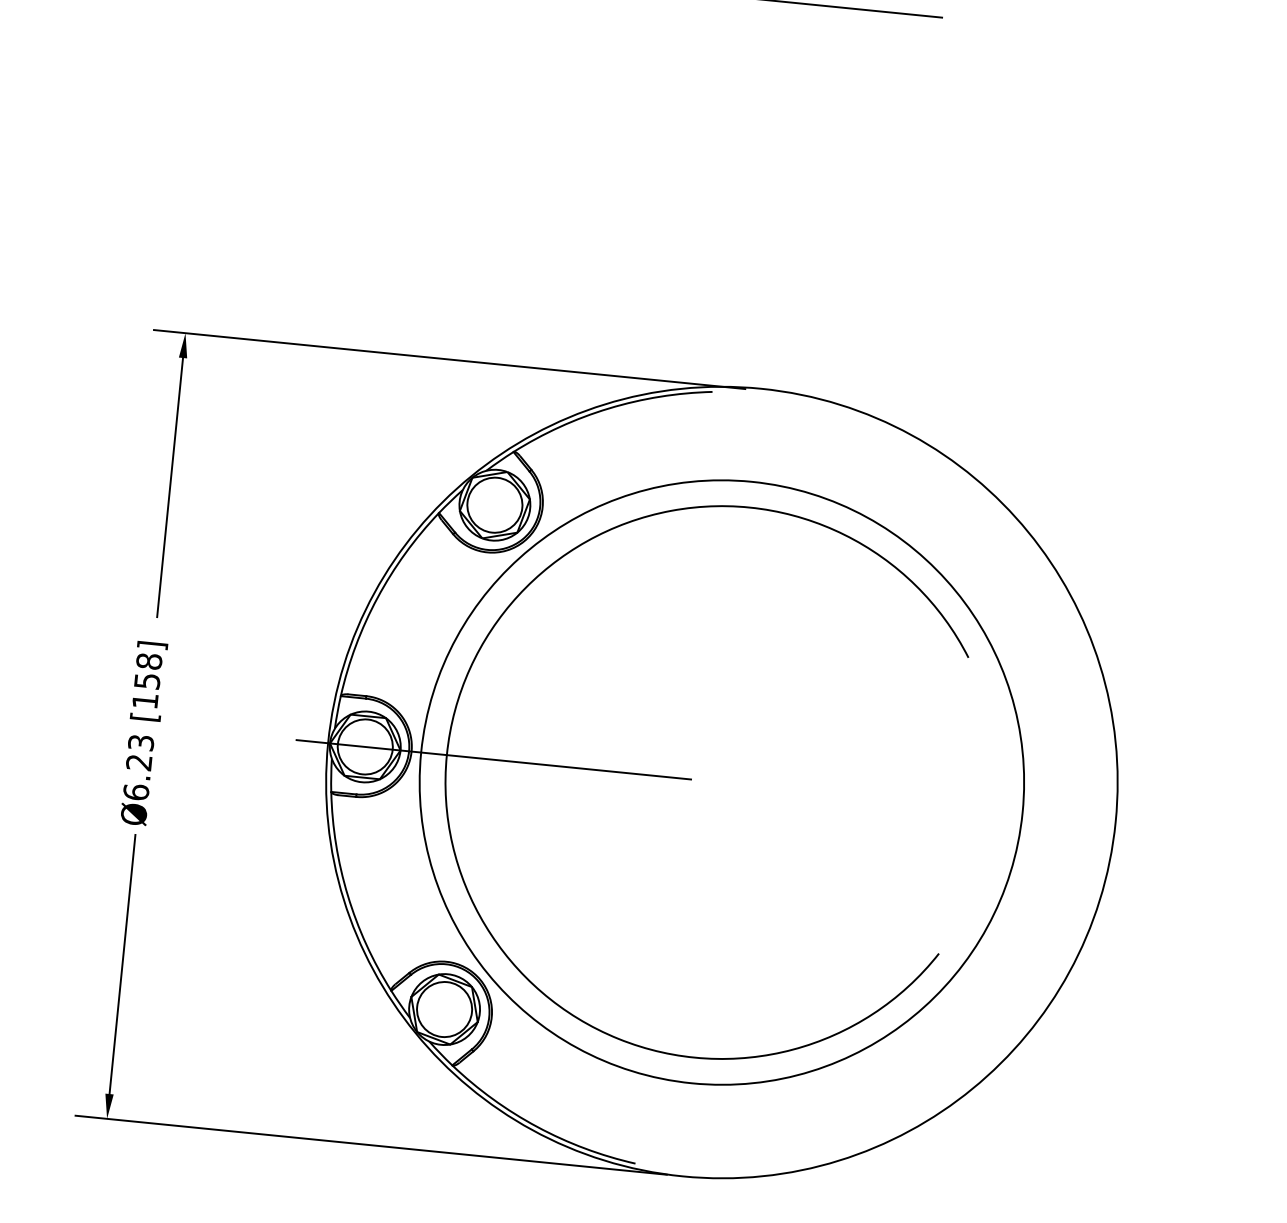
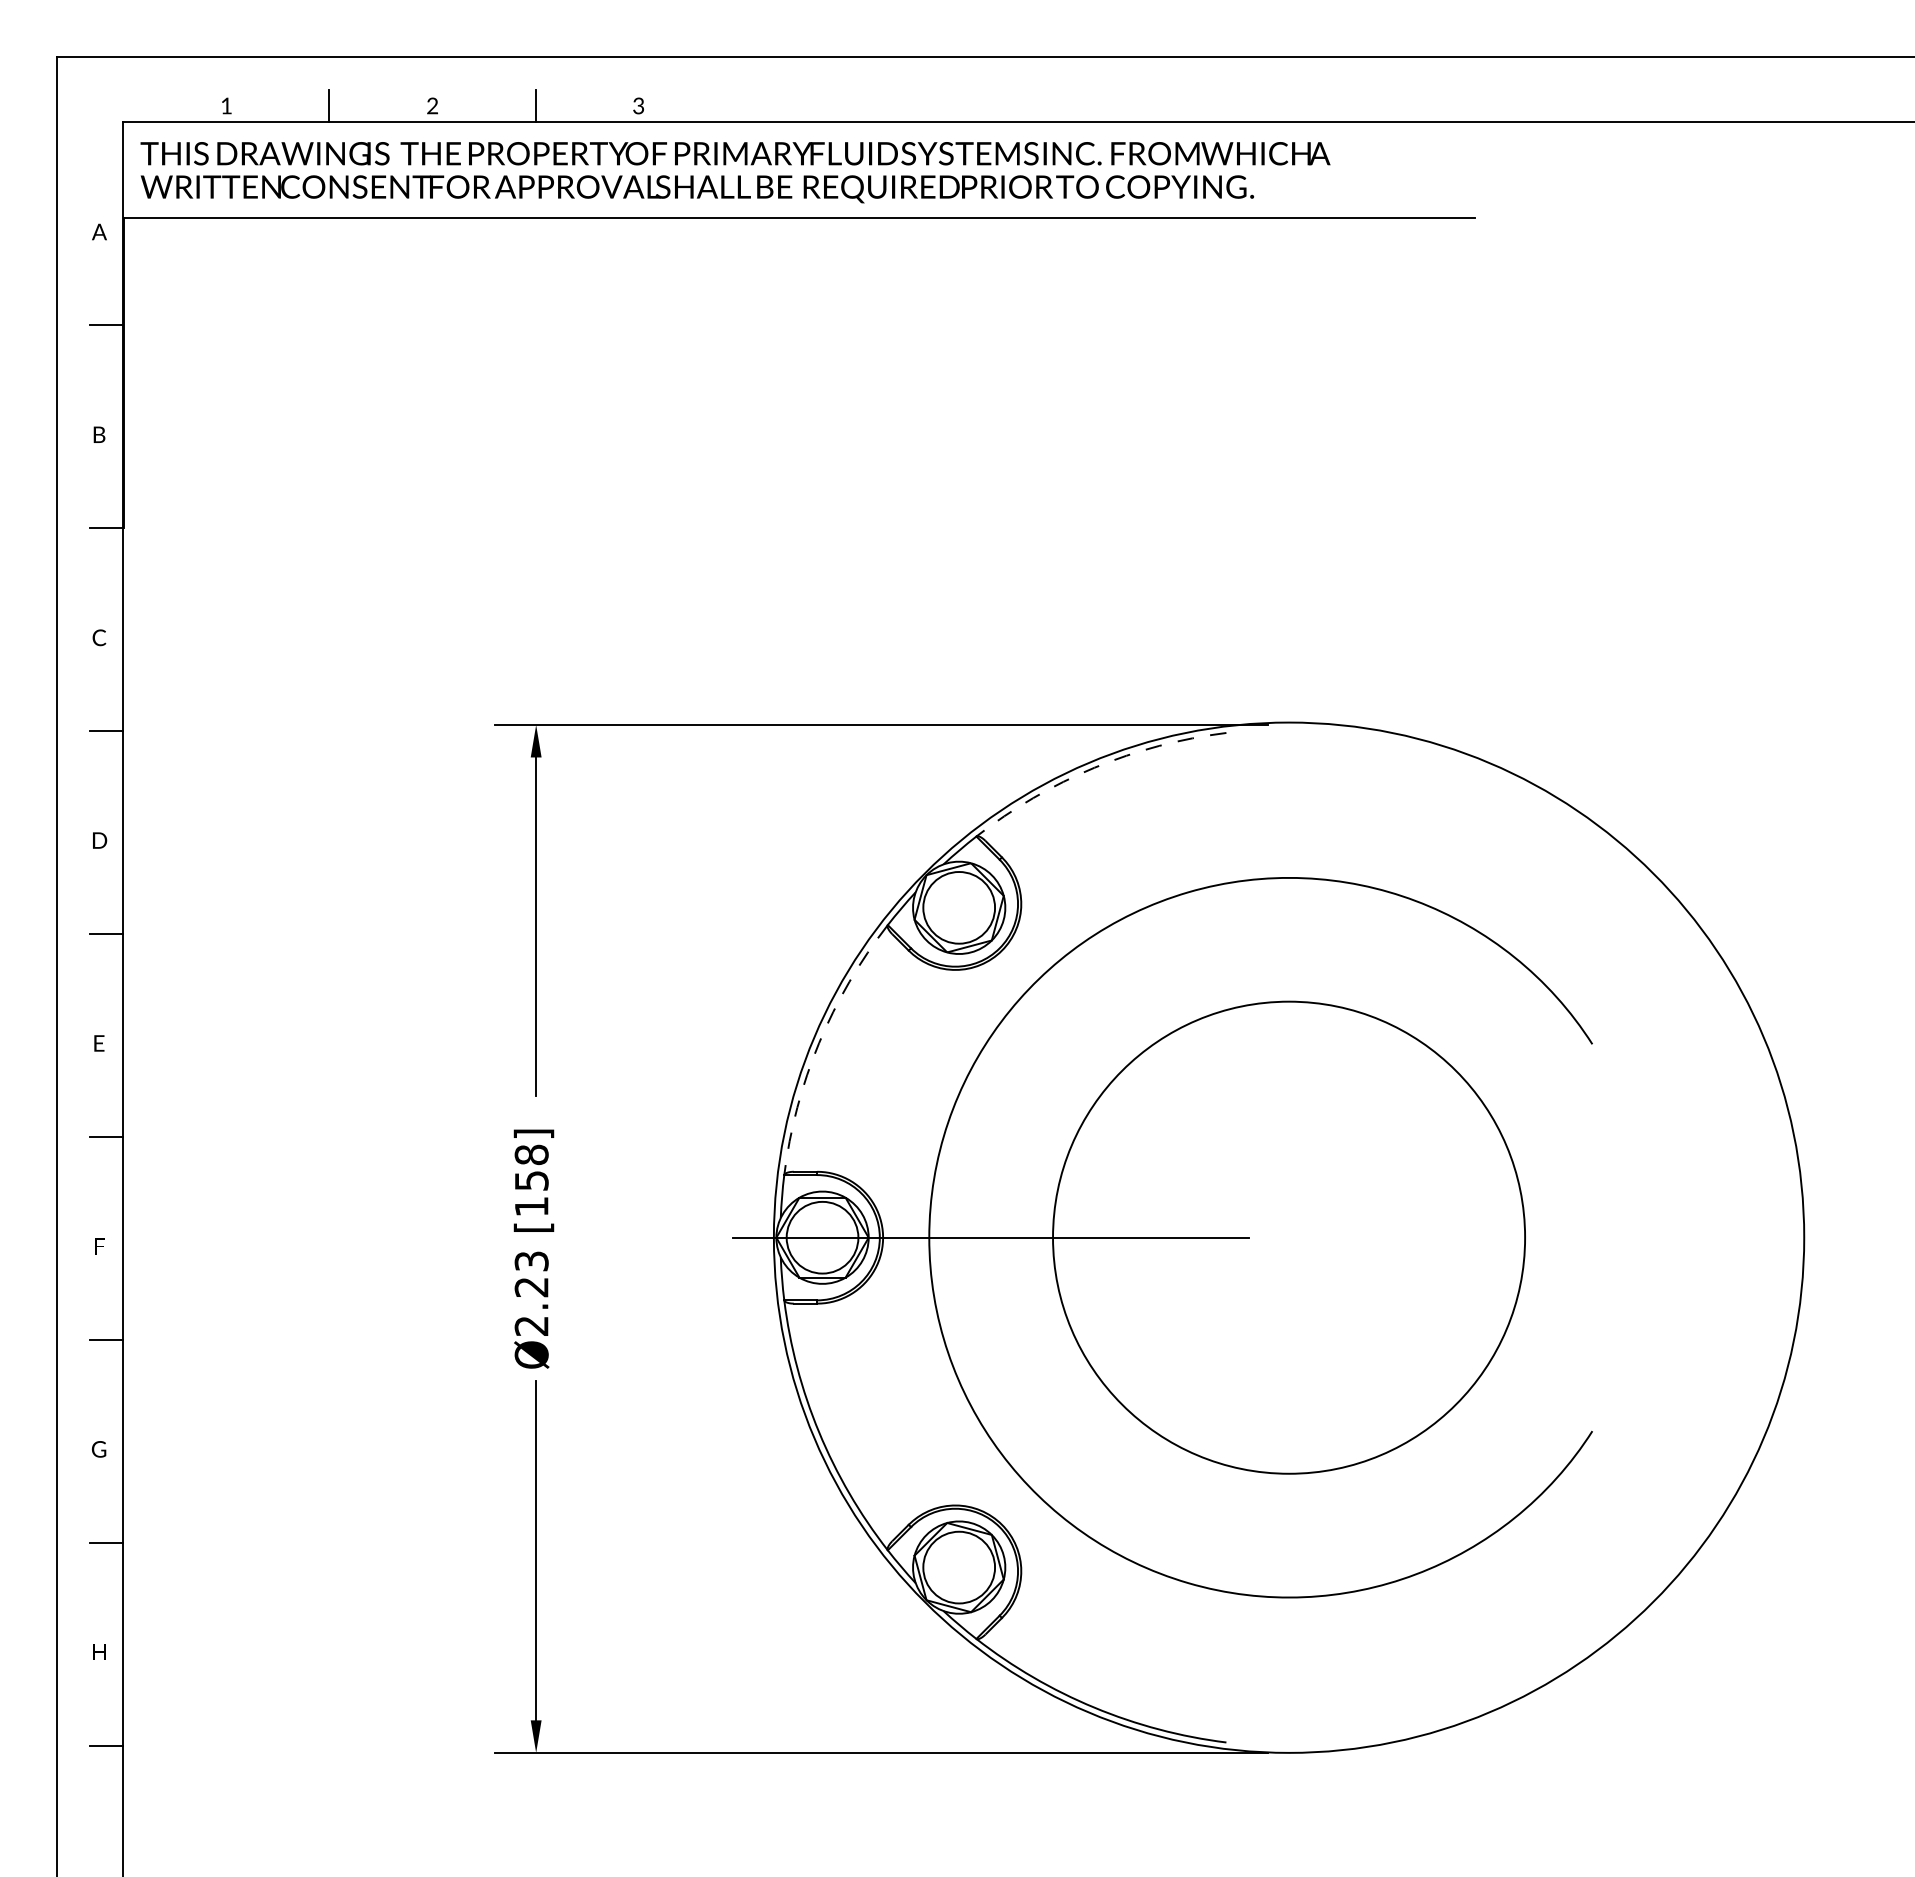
arc: (609, 408) -> (1094, 767), solid -> dashed
arc: (377, 598) -> (819, 1043), solid -> dashed
circle: (721, 782) -> (1288, 1237), size x0.6
text: (136, 791) -> (531, 1325), Ø6.23 -> Ø2.23

